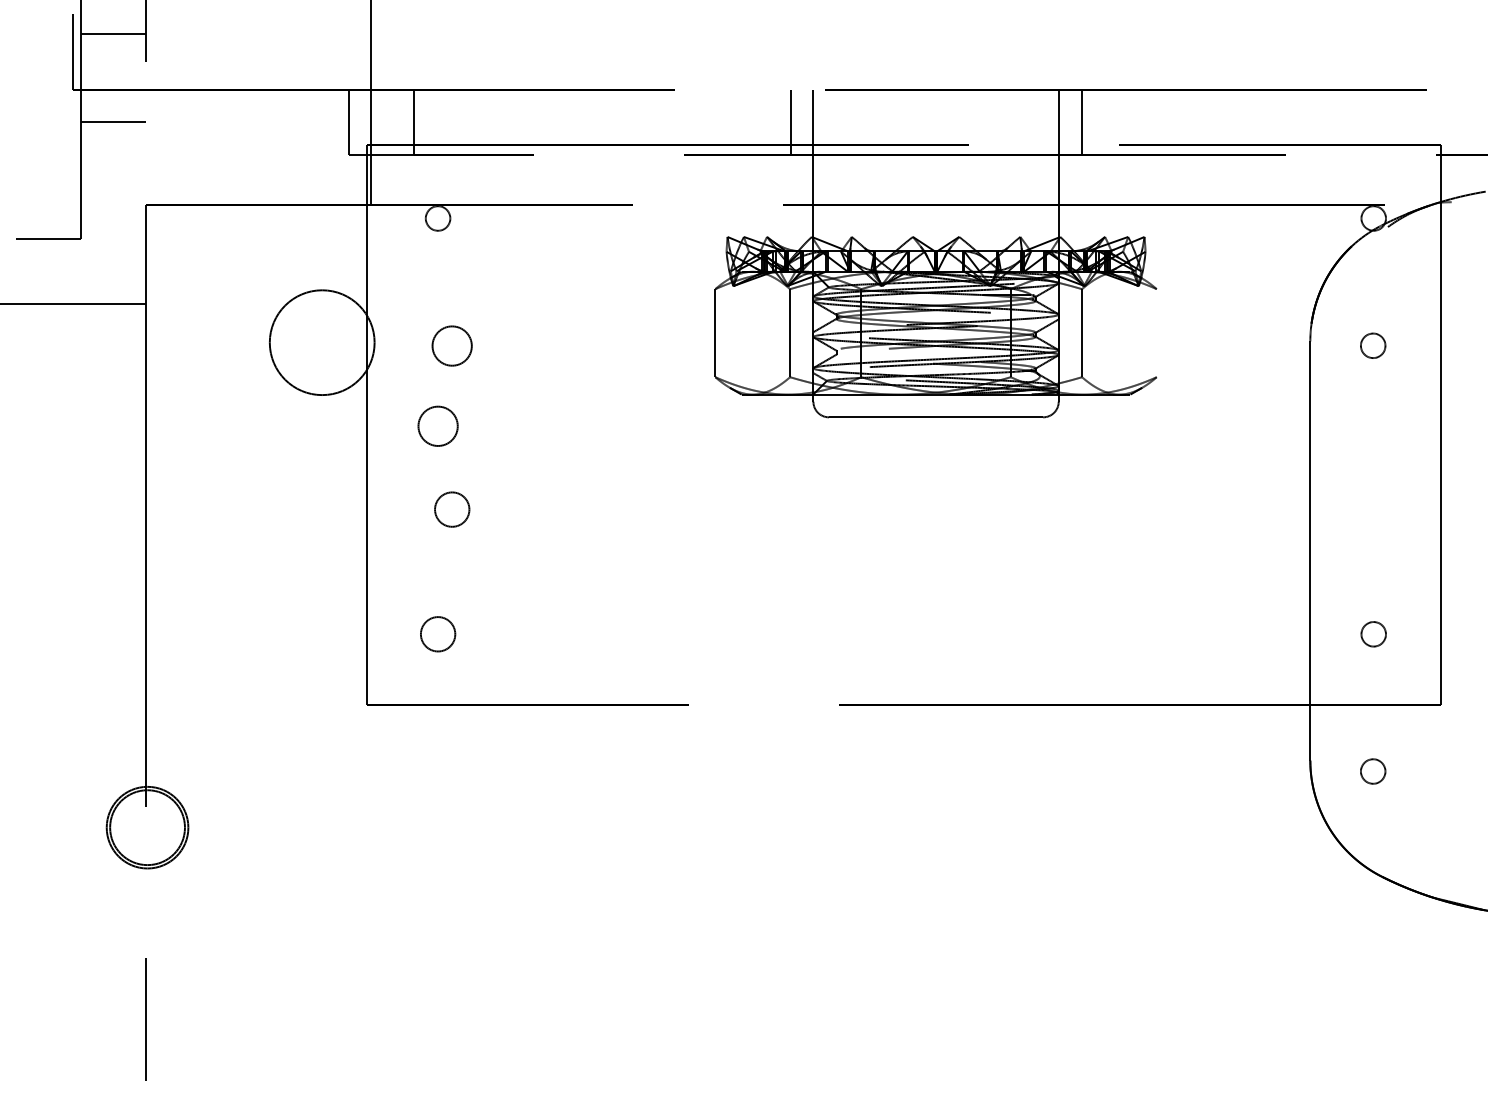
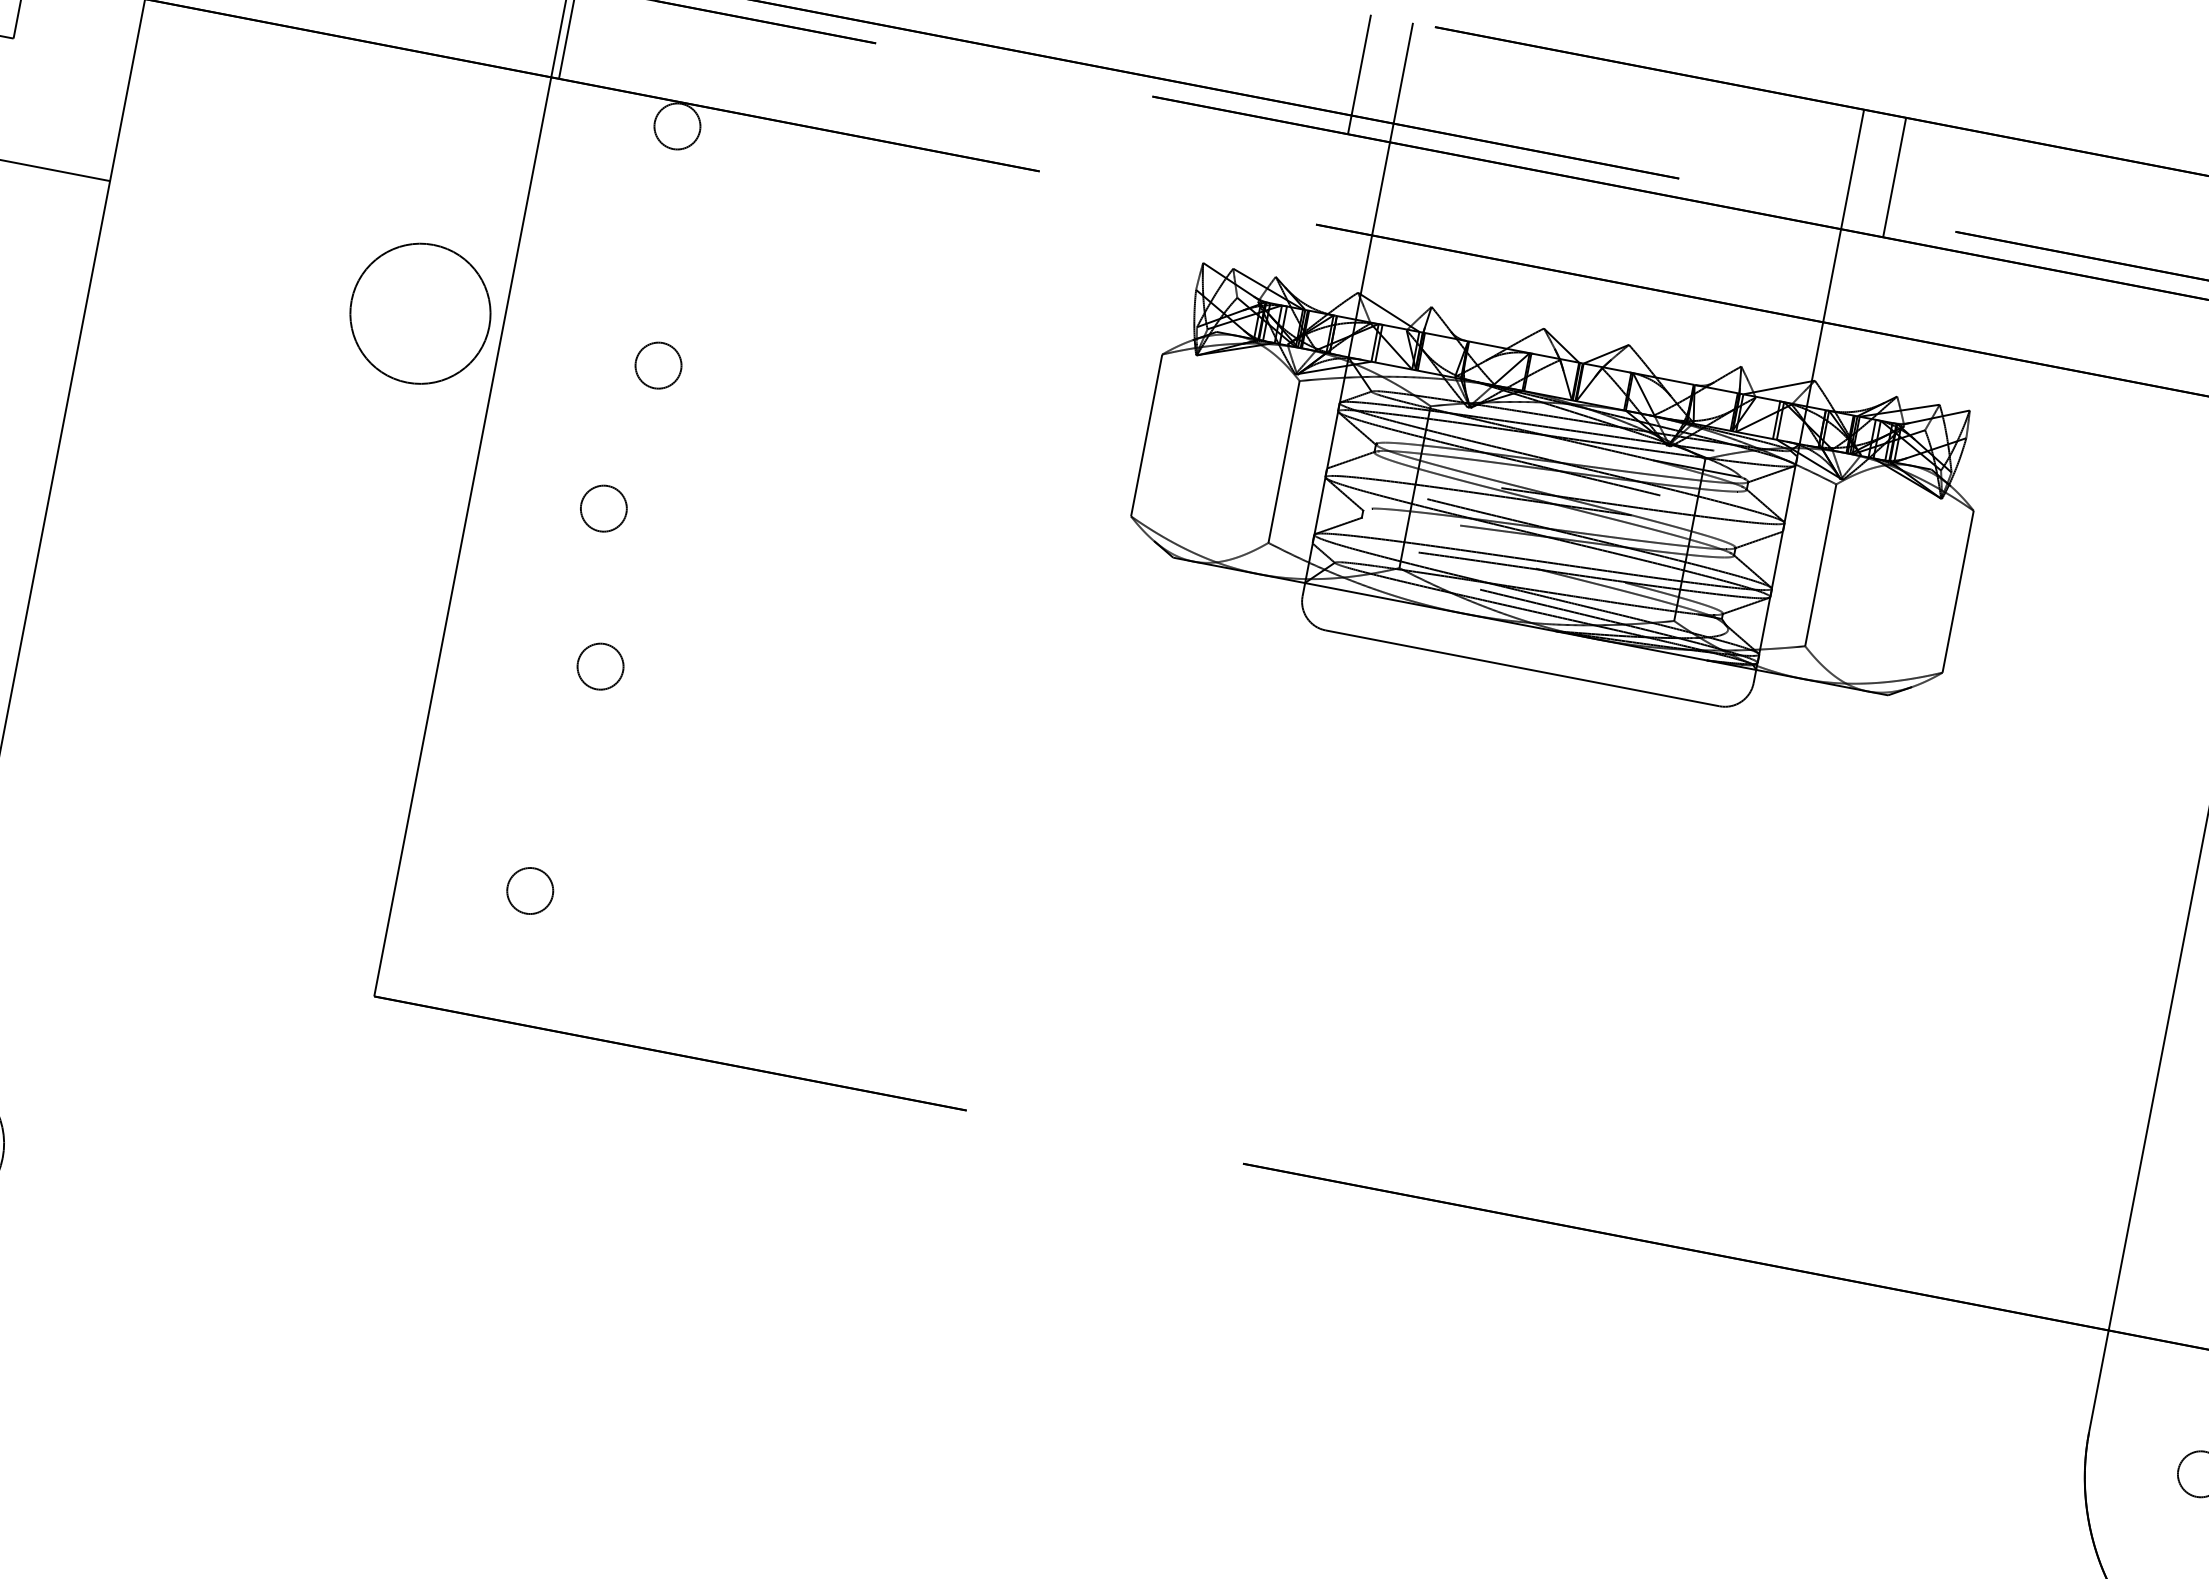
line: (1156, 333) -> (1957, 592), added
circle: (321, 342) -> (419, 313), size x0.71
circle: (452, 345) -> (659, 365), size x0.62
circle: (437, 426) -> (602, 508), size x0.62
circle: (452, 509) -> (600, 666), size x0.71
circle: (437, 634) -> (529, 891), size x0.71

